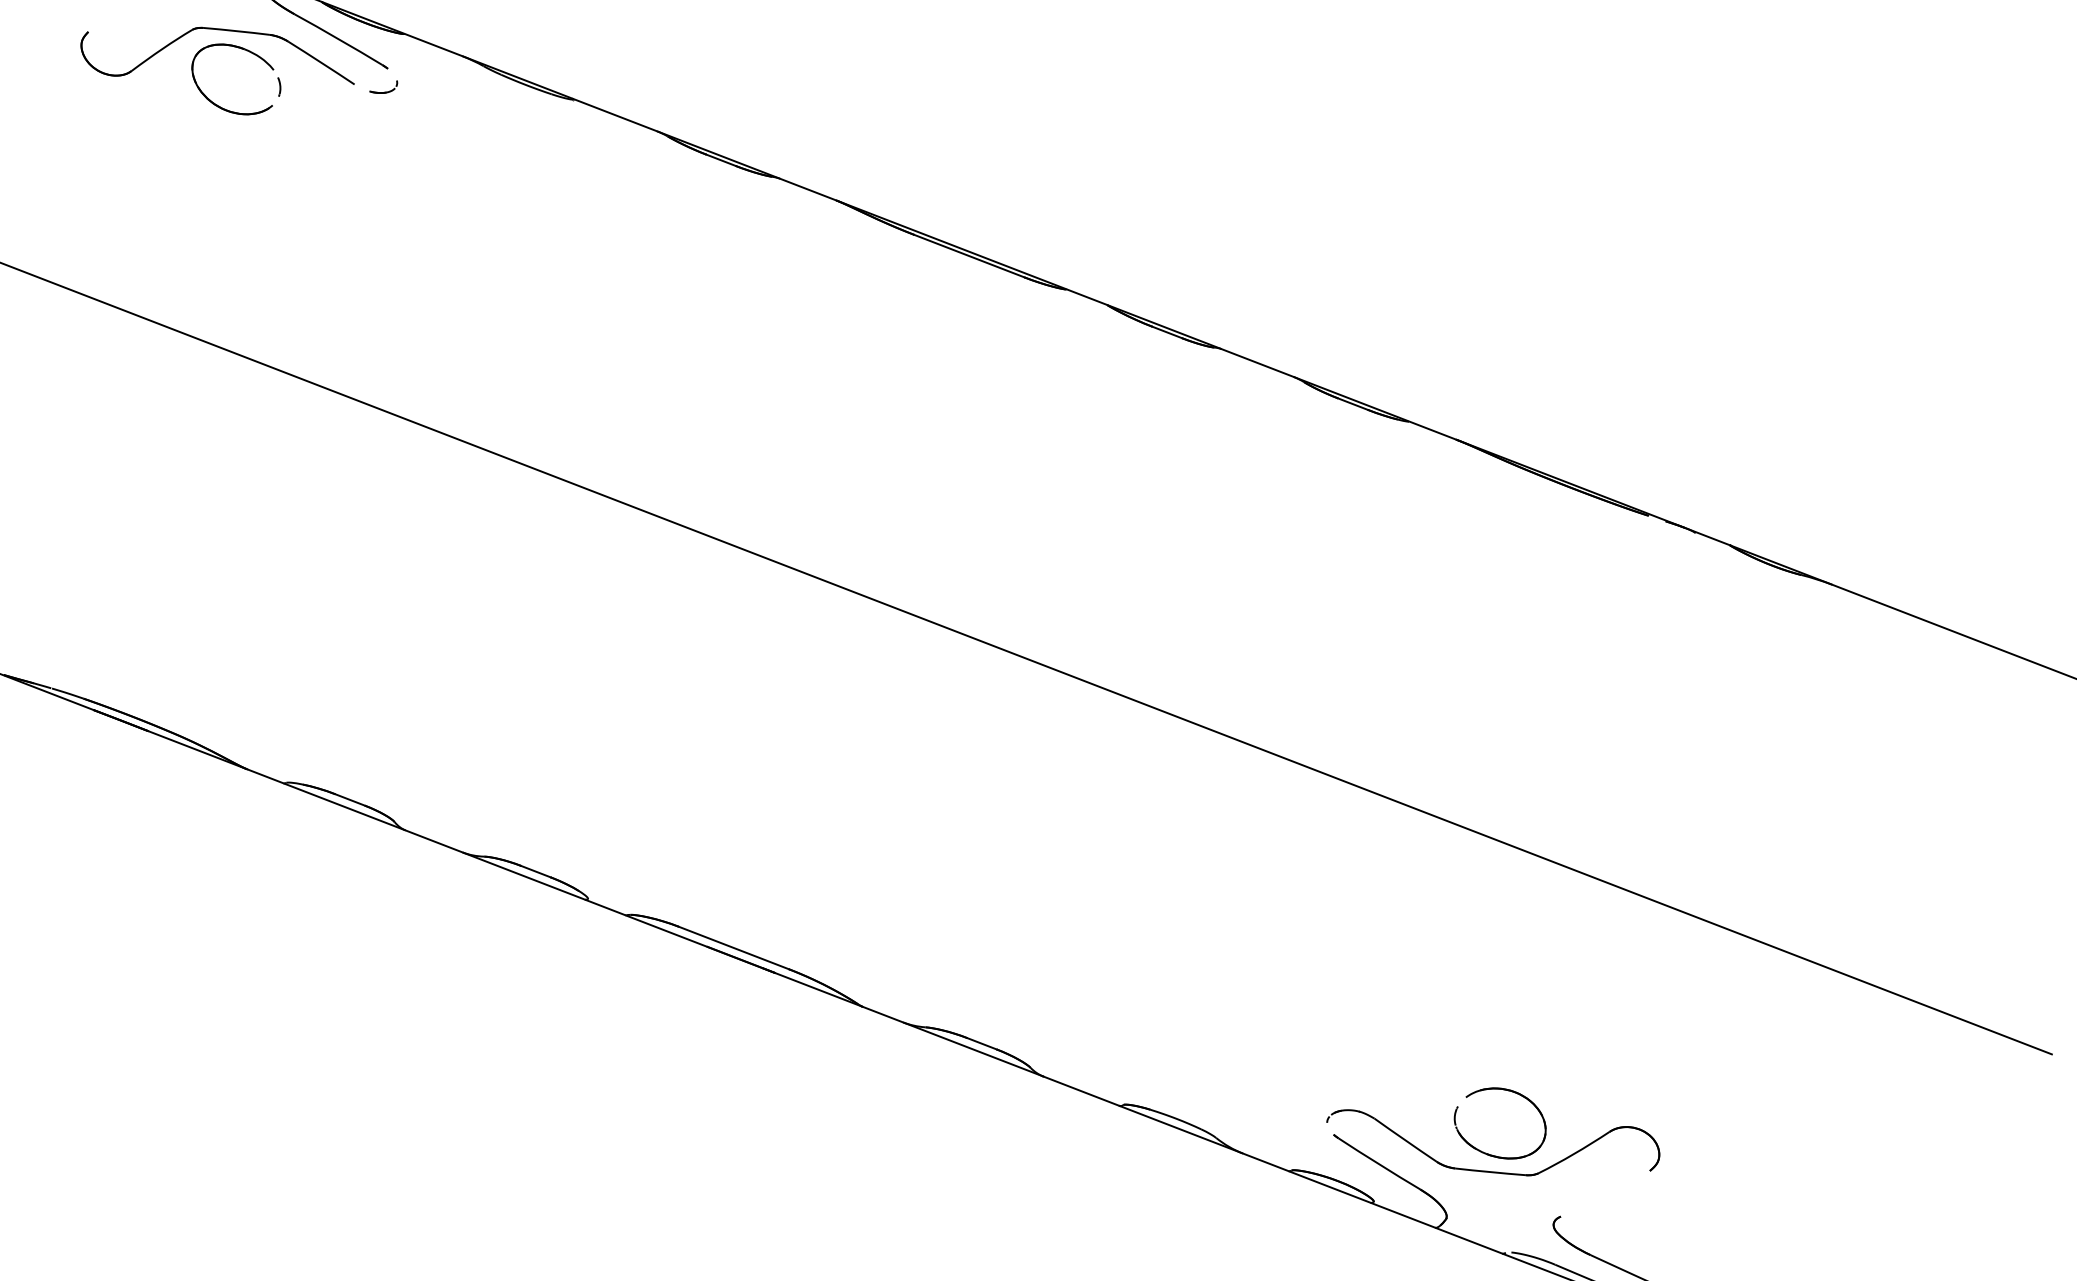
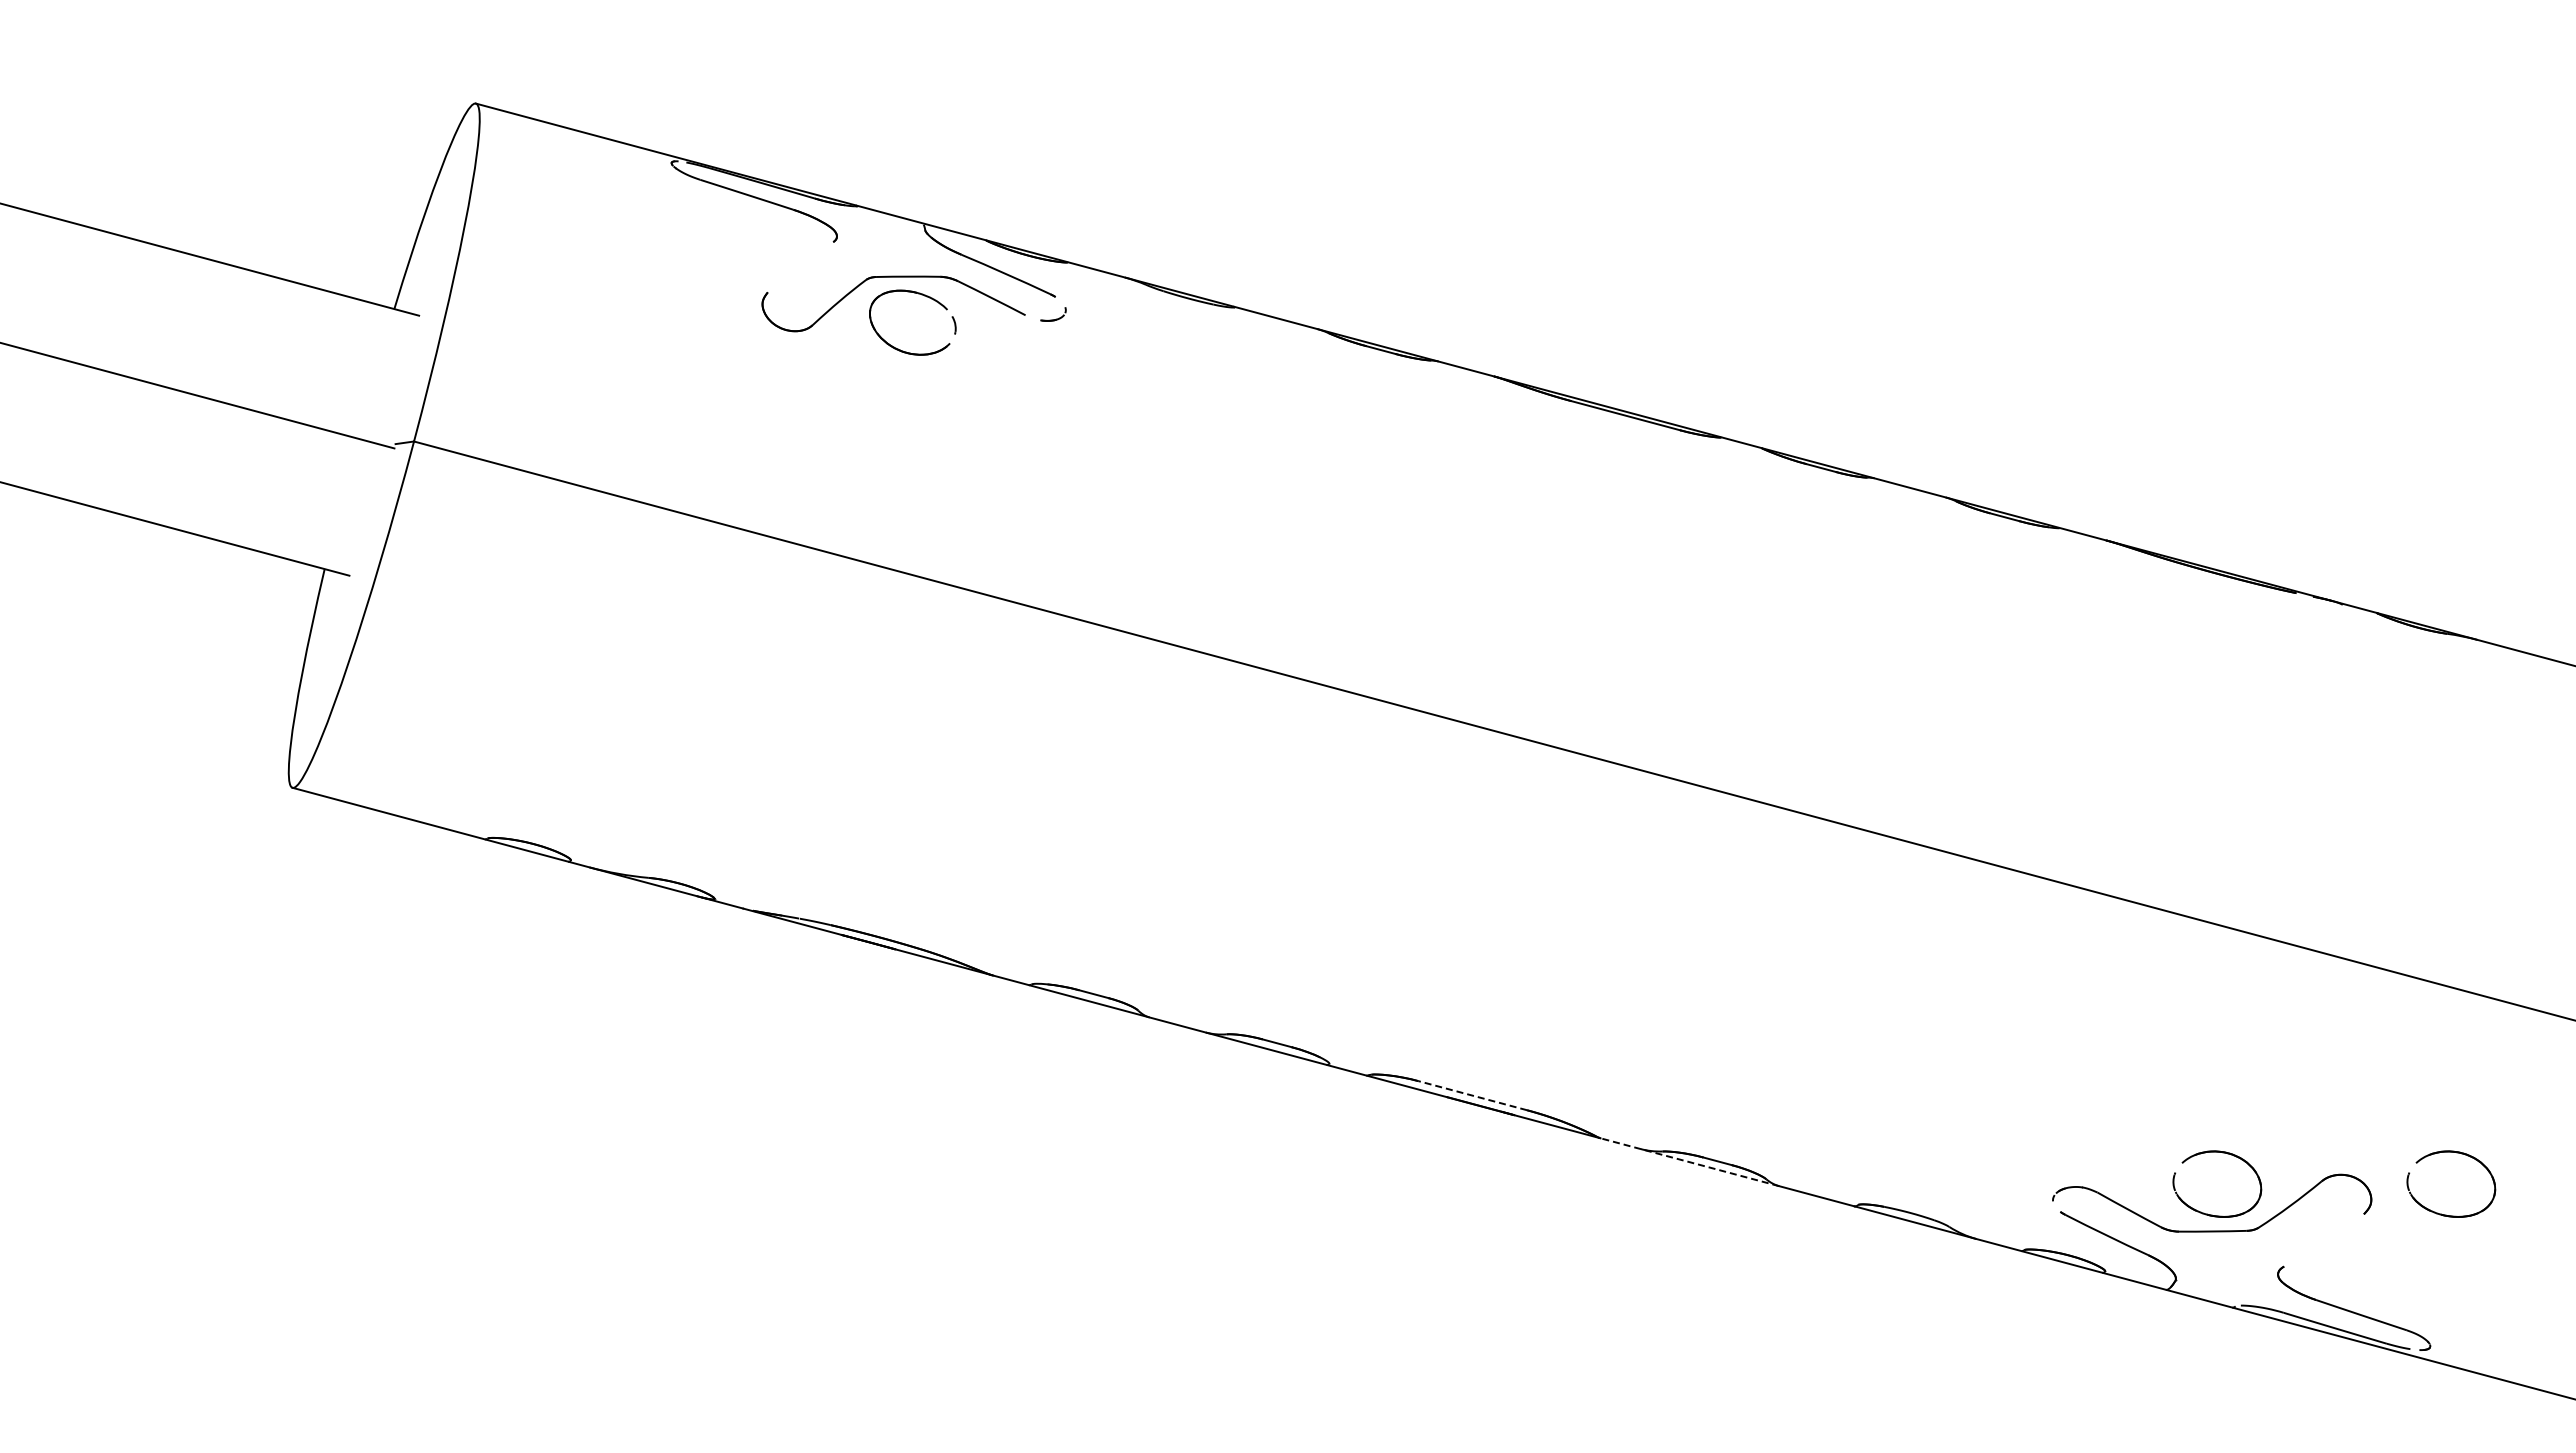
line: (733, 947) -> (1472, 1095), solid -> dashed
line: (952, 1041) -> (1689, 1162), solid -> dashed
part: (1753, 1117) -> (2456, 1153), added

